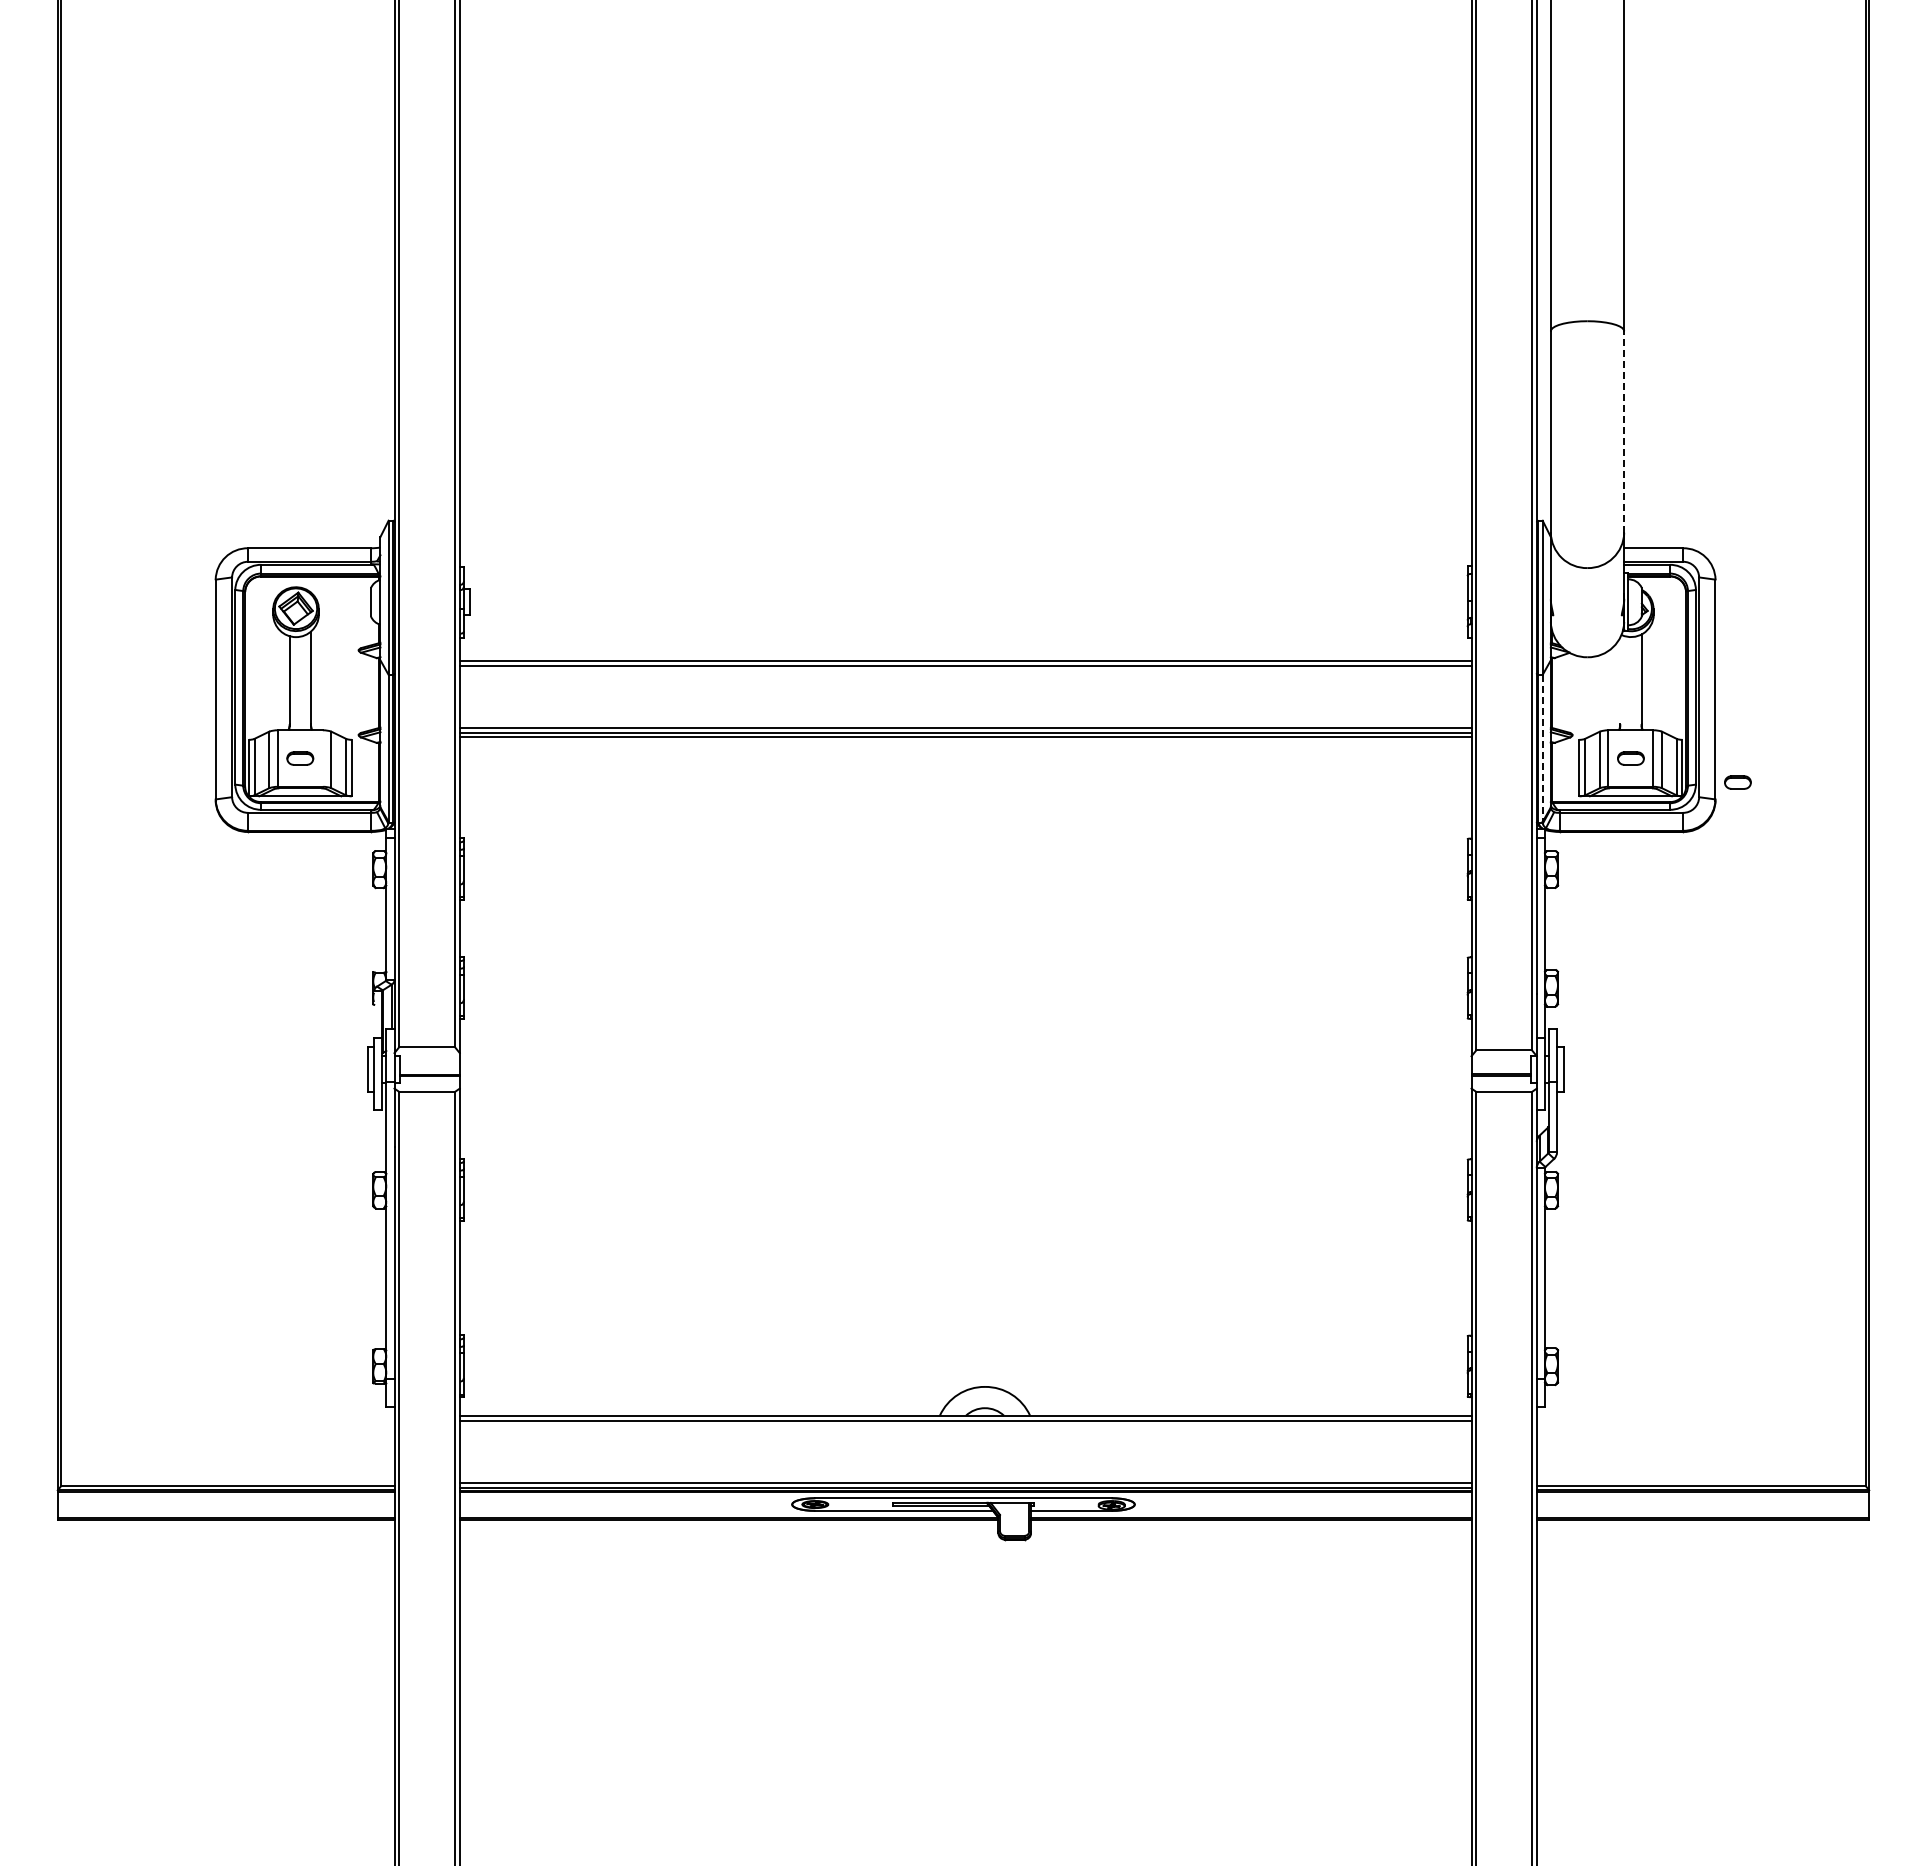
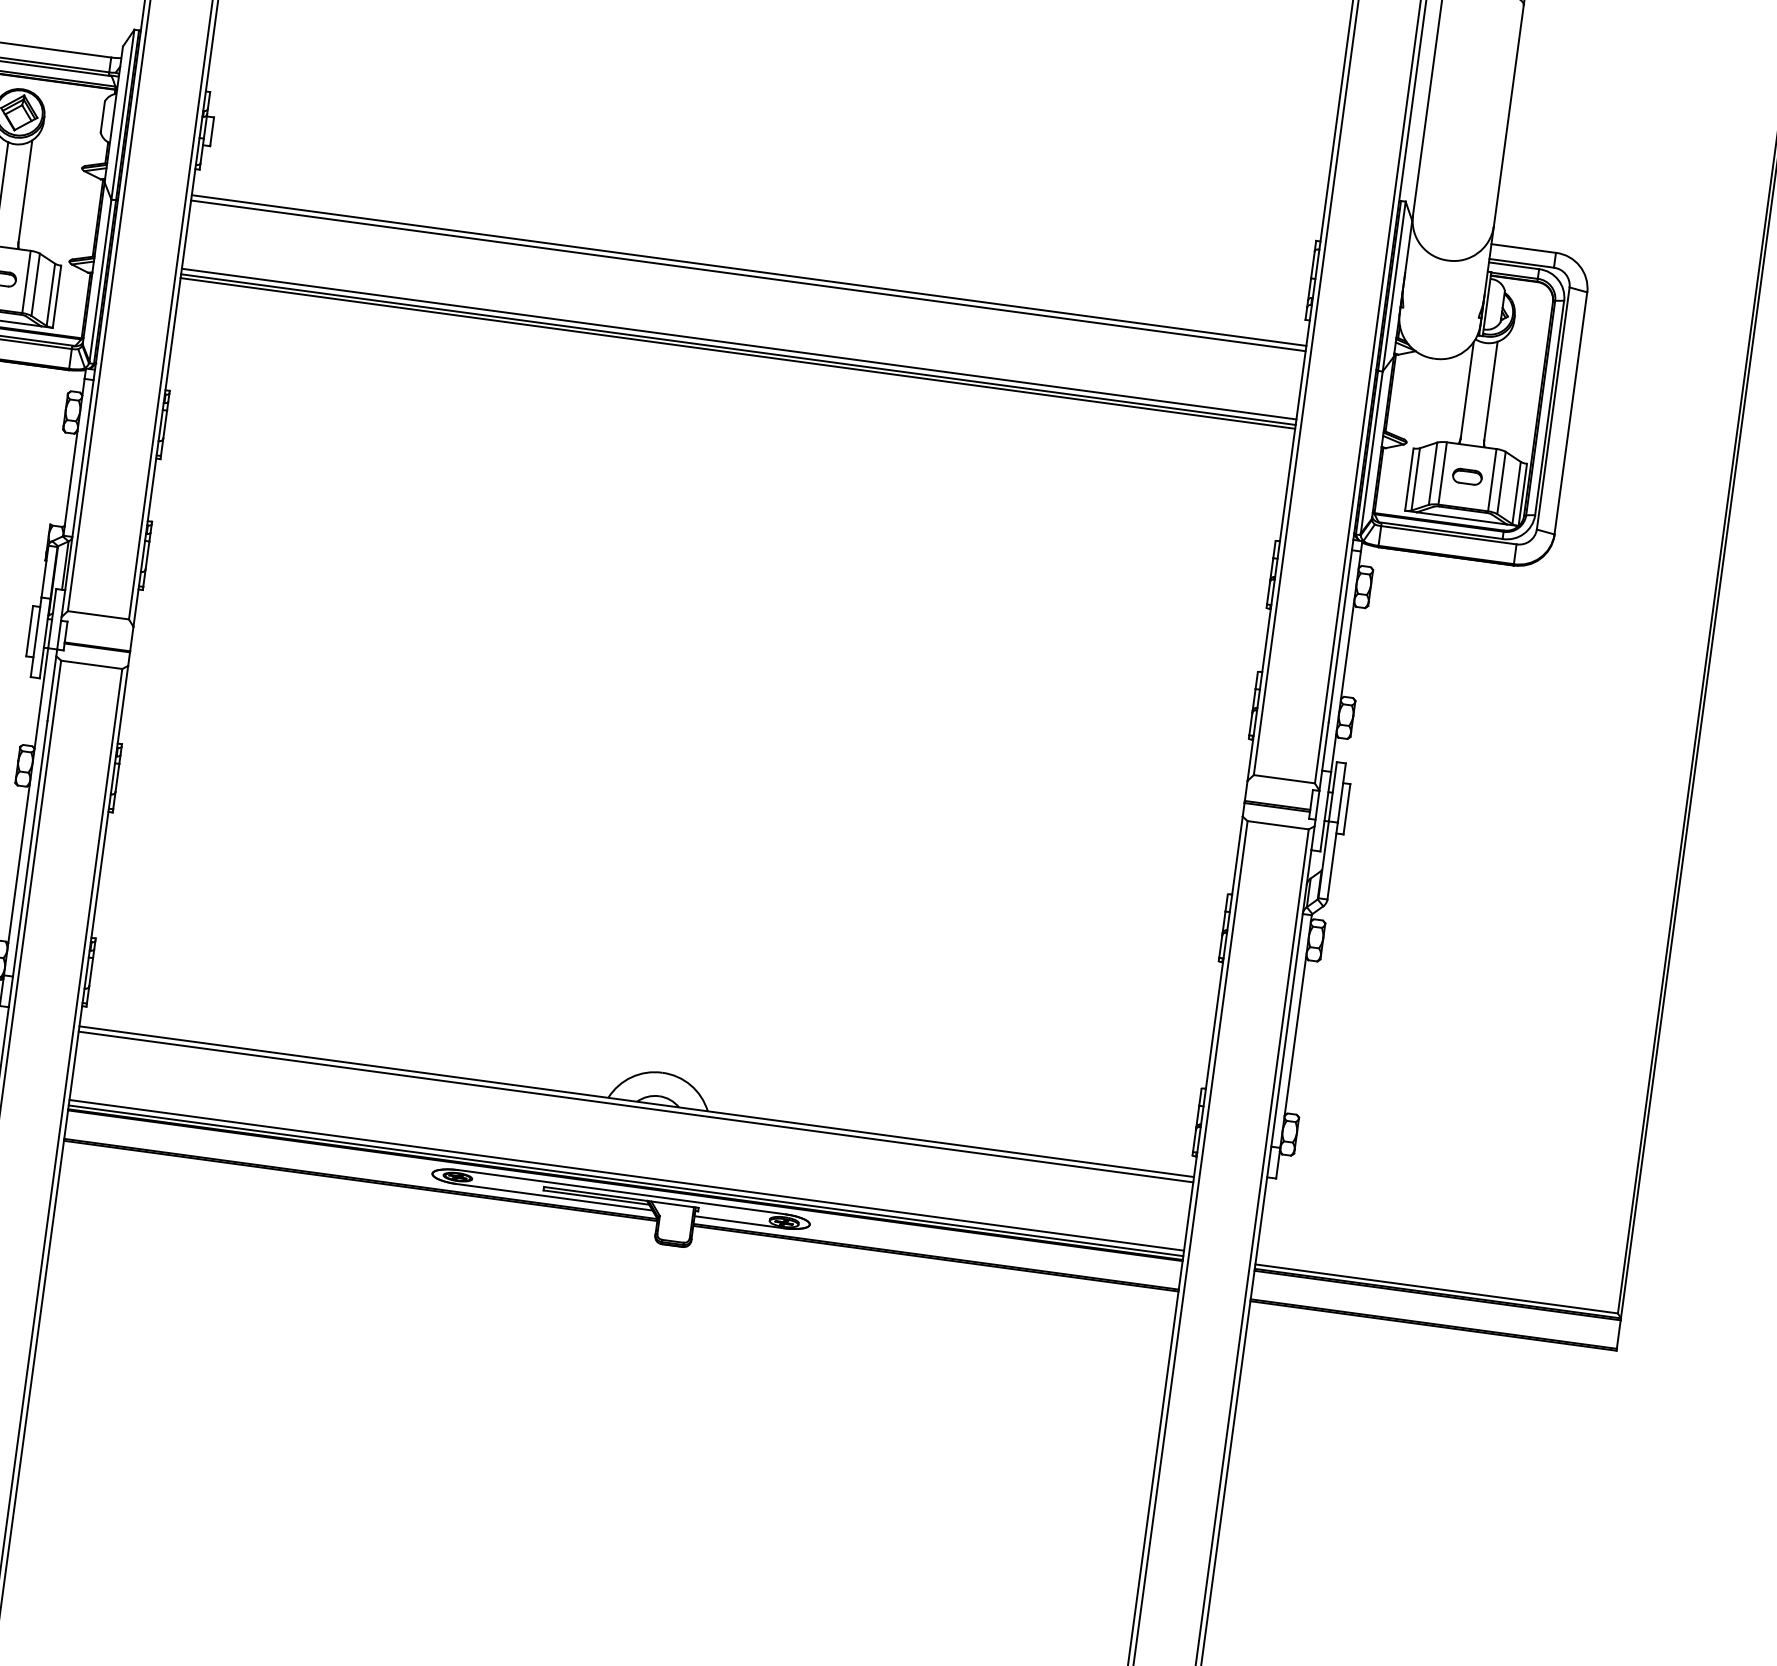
line: (1624, 432) -> (1508, 116), dashed -> solid
line: (1620, 680) -> (1467, 389), added
line: (1542, 748) -> (1371, 452), dashed -> solid
line: (322, 758) -> (26, 281), added
part: (1737, 782) -> (1581, 519), removed
line: (374, 1014) -> (45, 571), added

